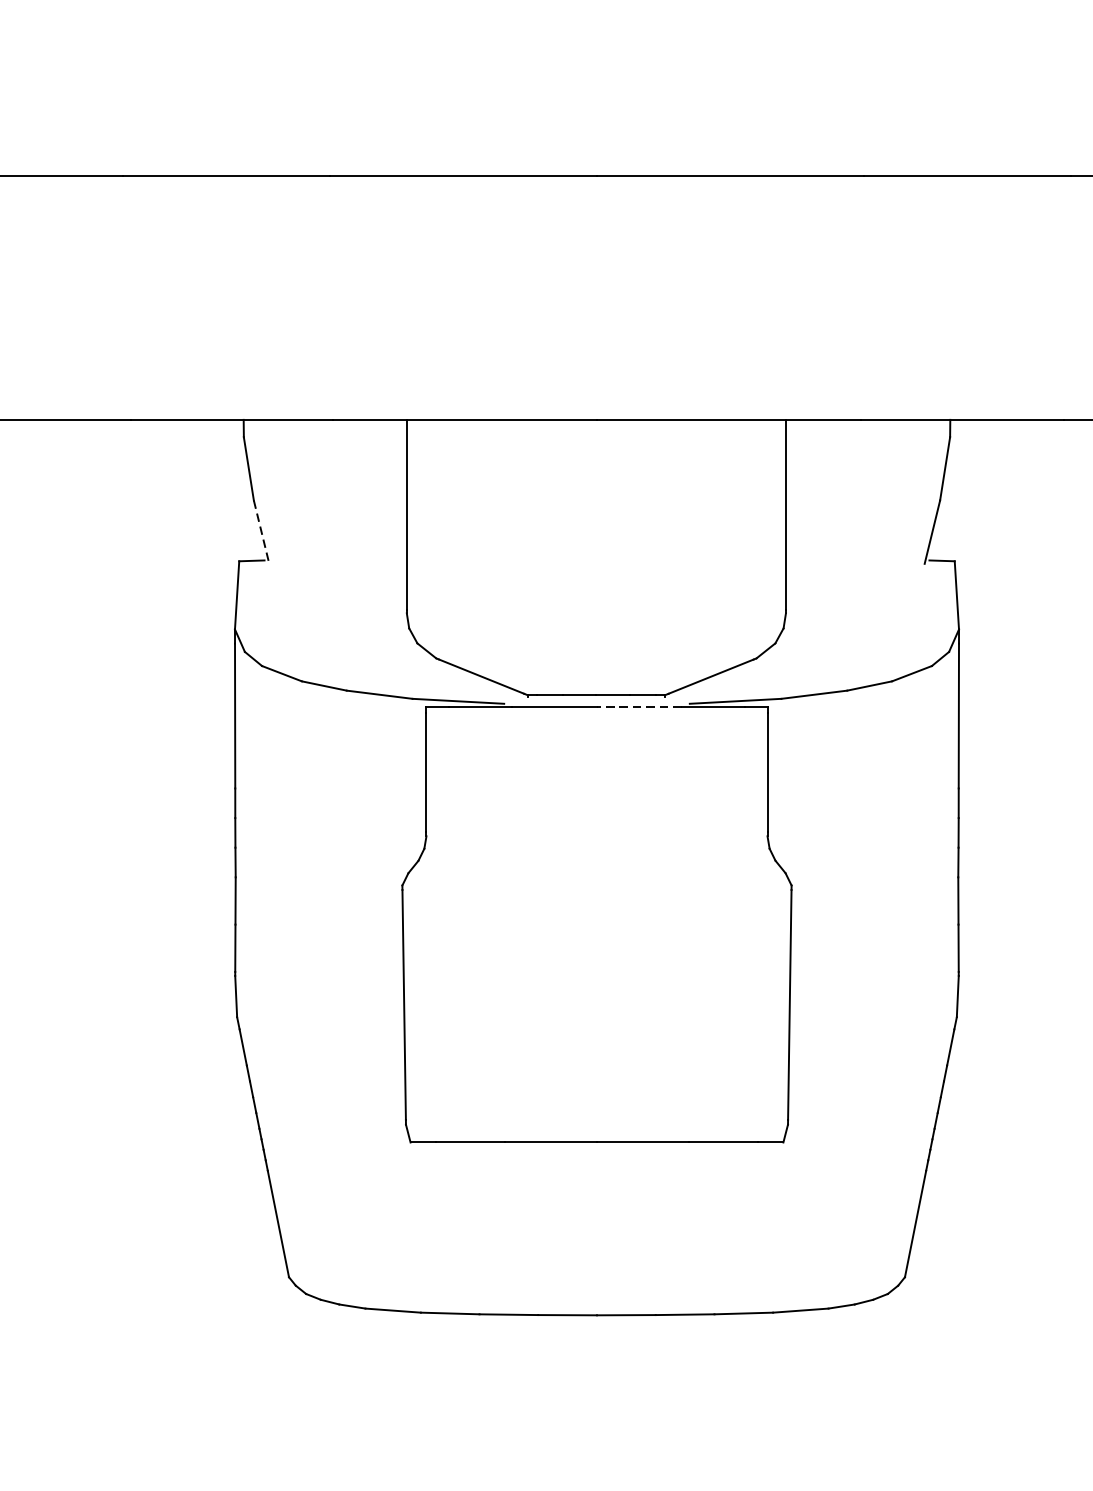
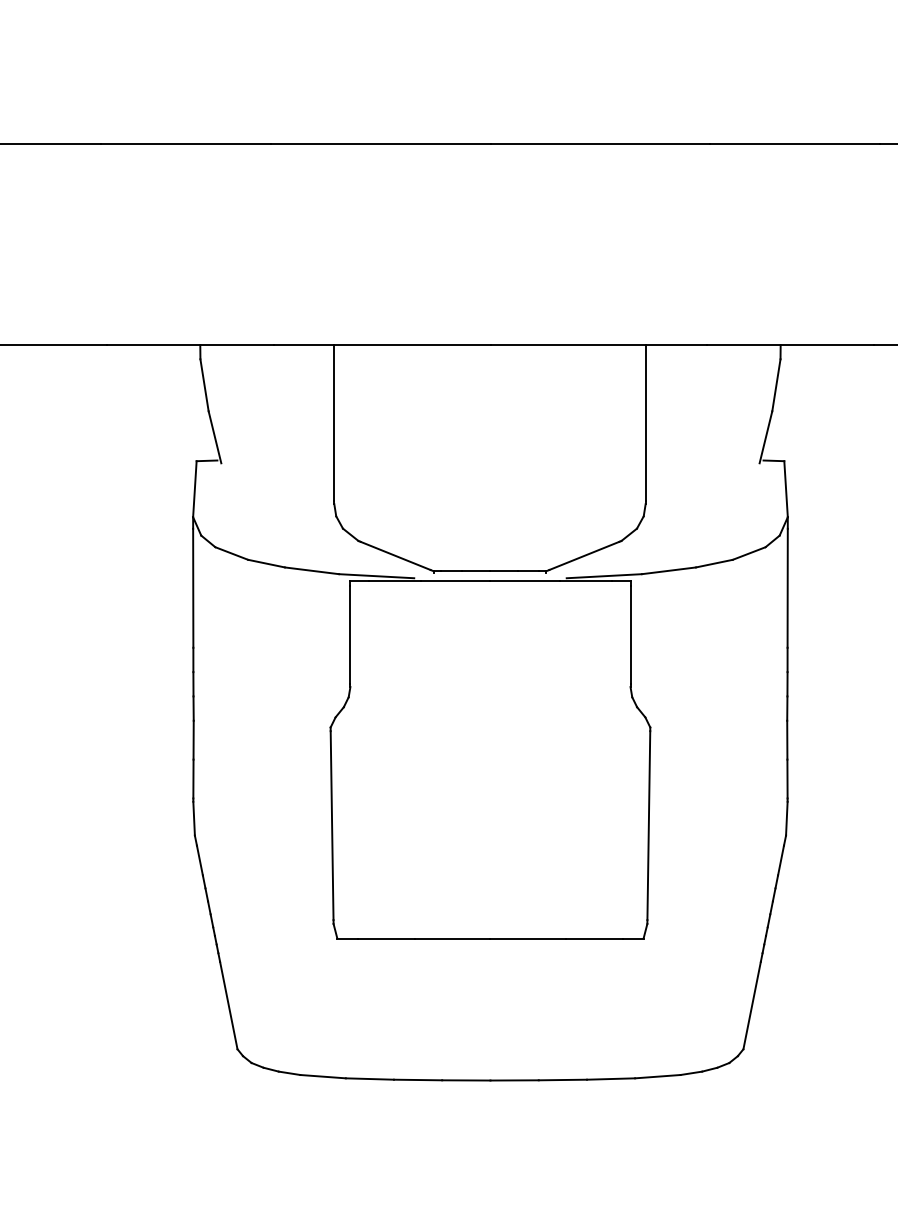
line: (260, 532) -> (214, 437), dashed -> solid
line: (639, 707) -> (525, 581), dashed -> solid

